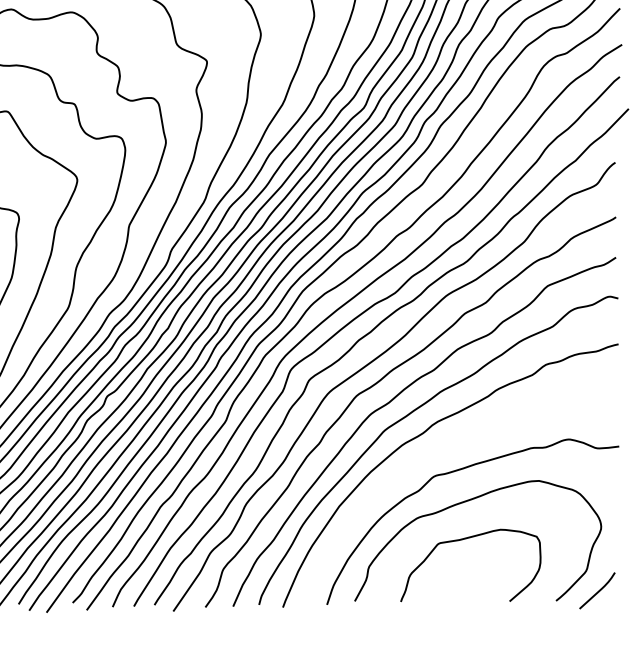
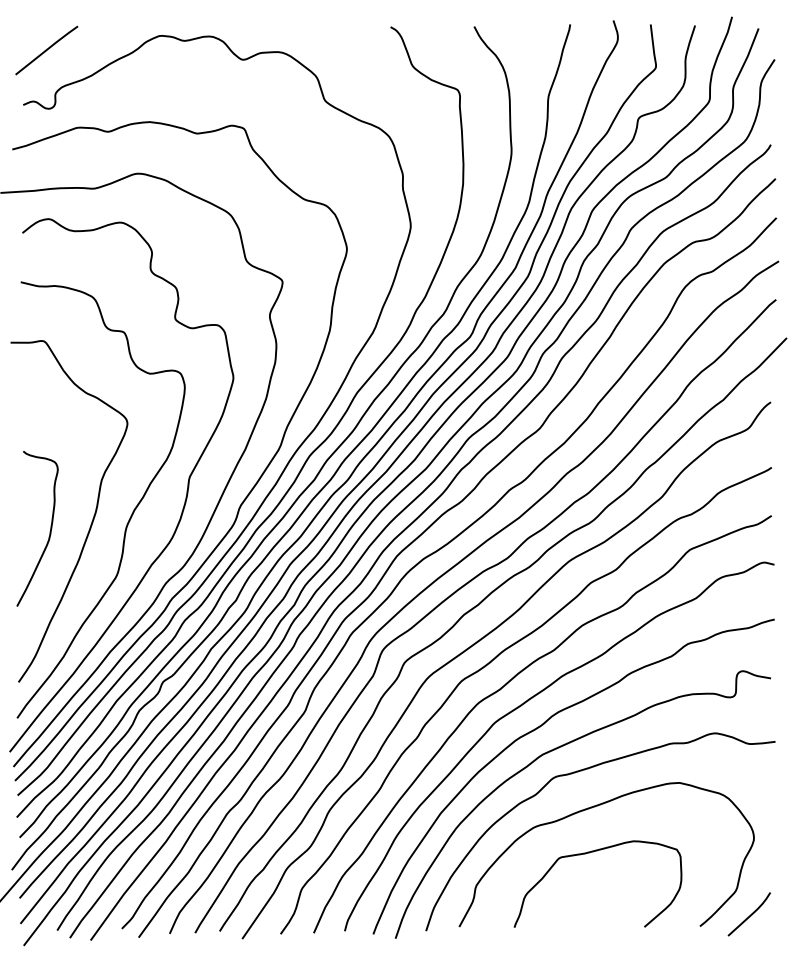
curve: (438, 452) -> (559, 748), added

